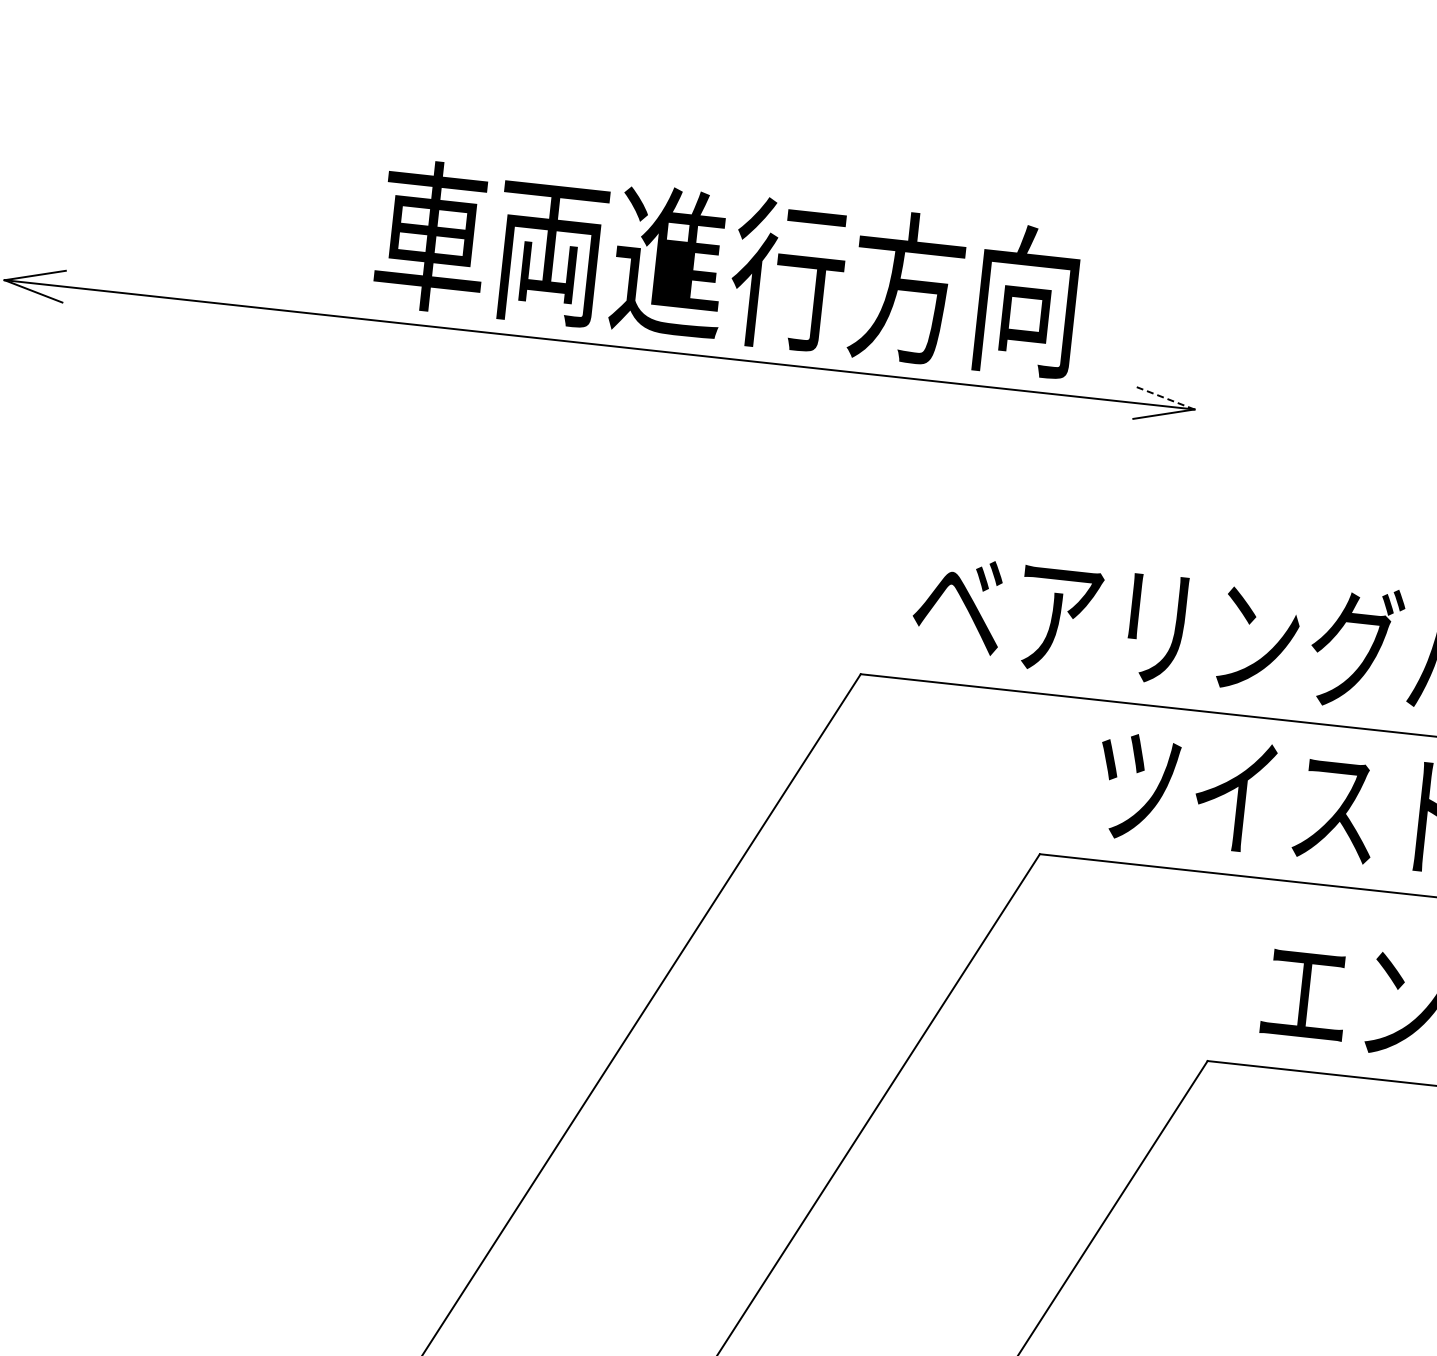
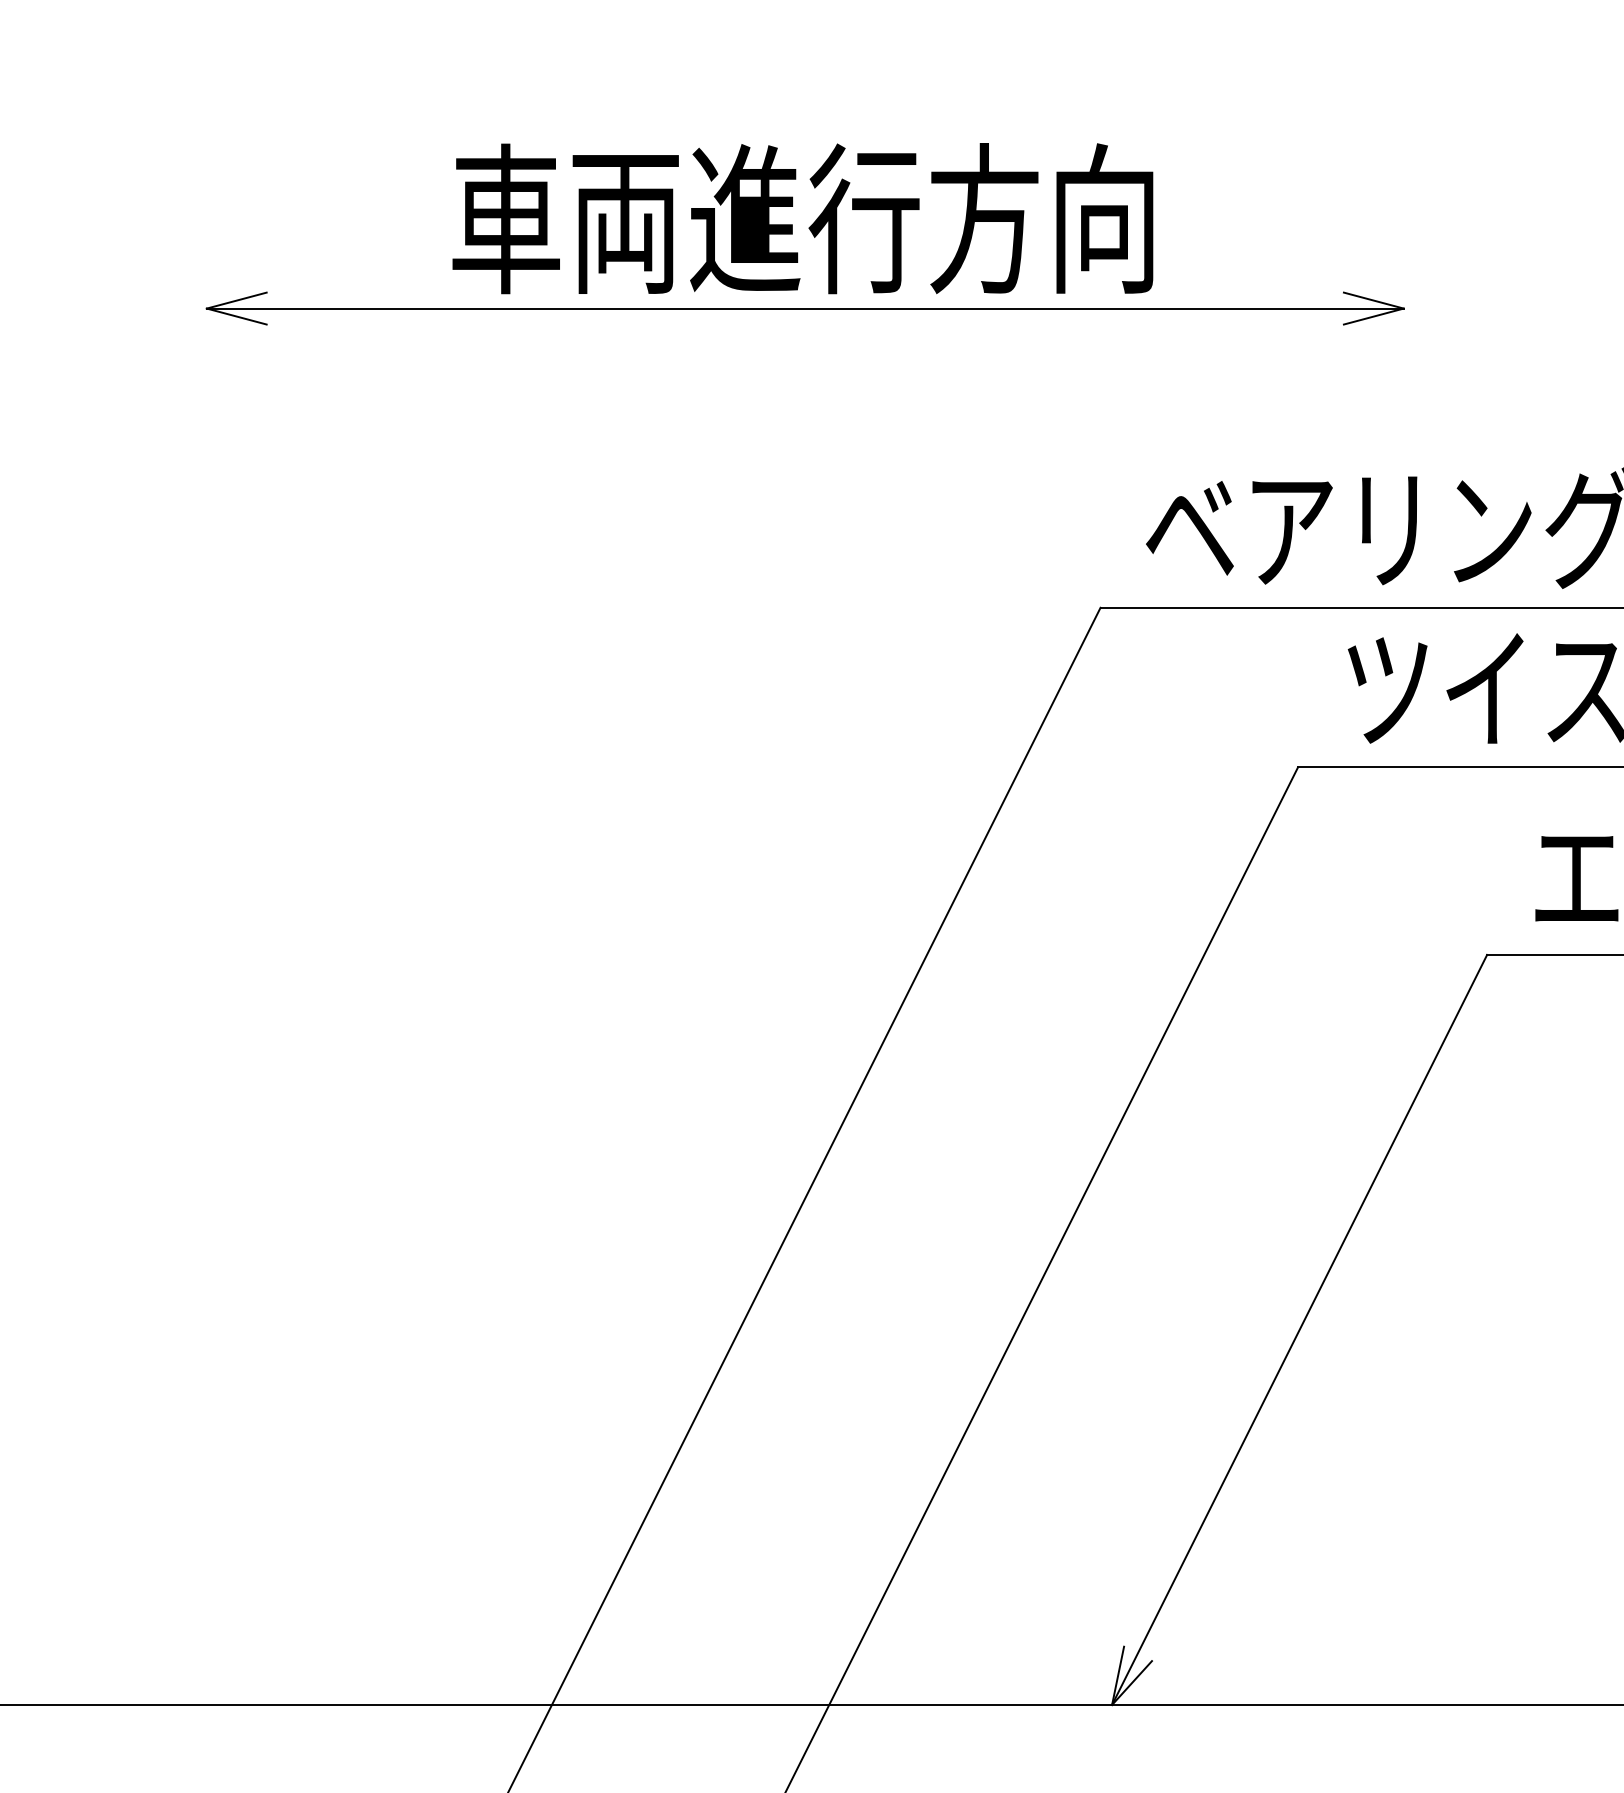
text: (726, 268) -> (802, 218), moved
line: (1165, 398) -> (1373, 300), dashed -> solid

